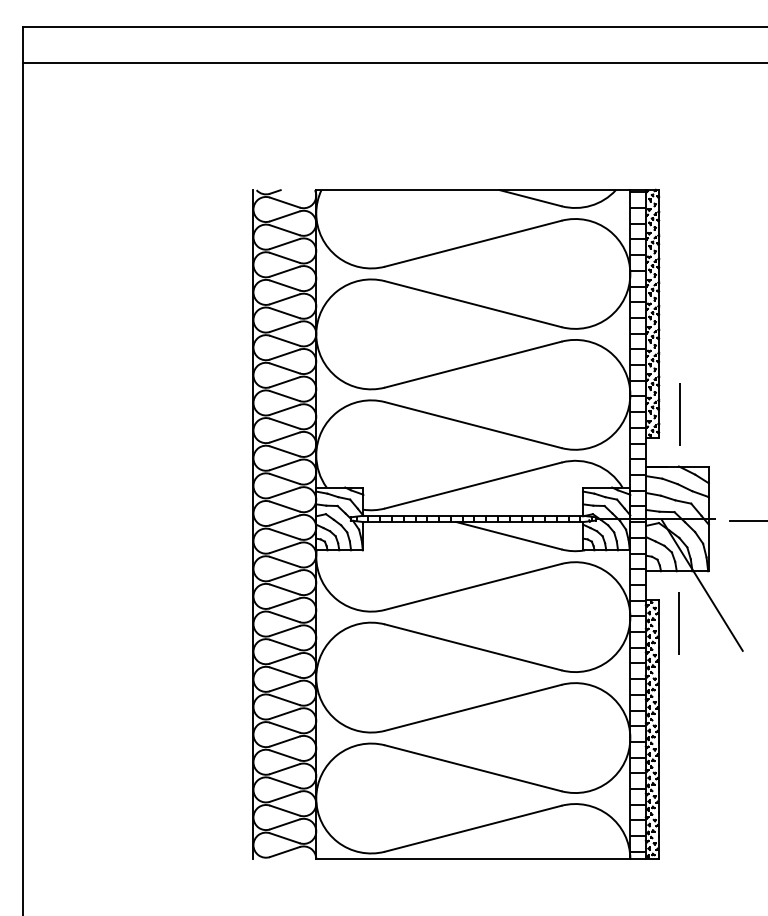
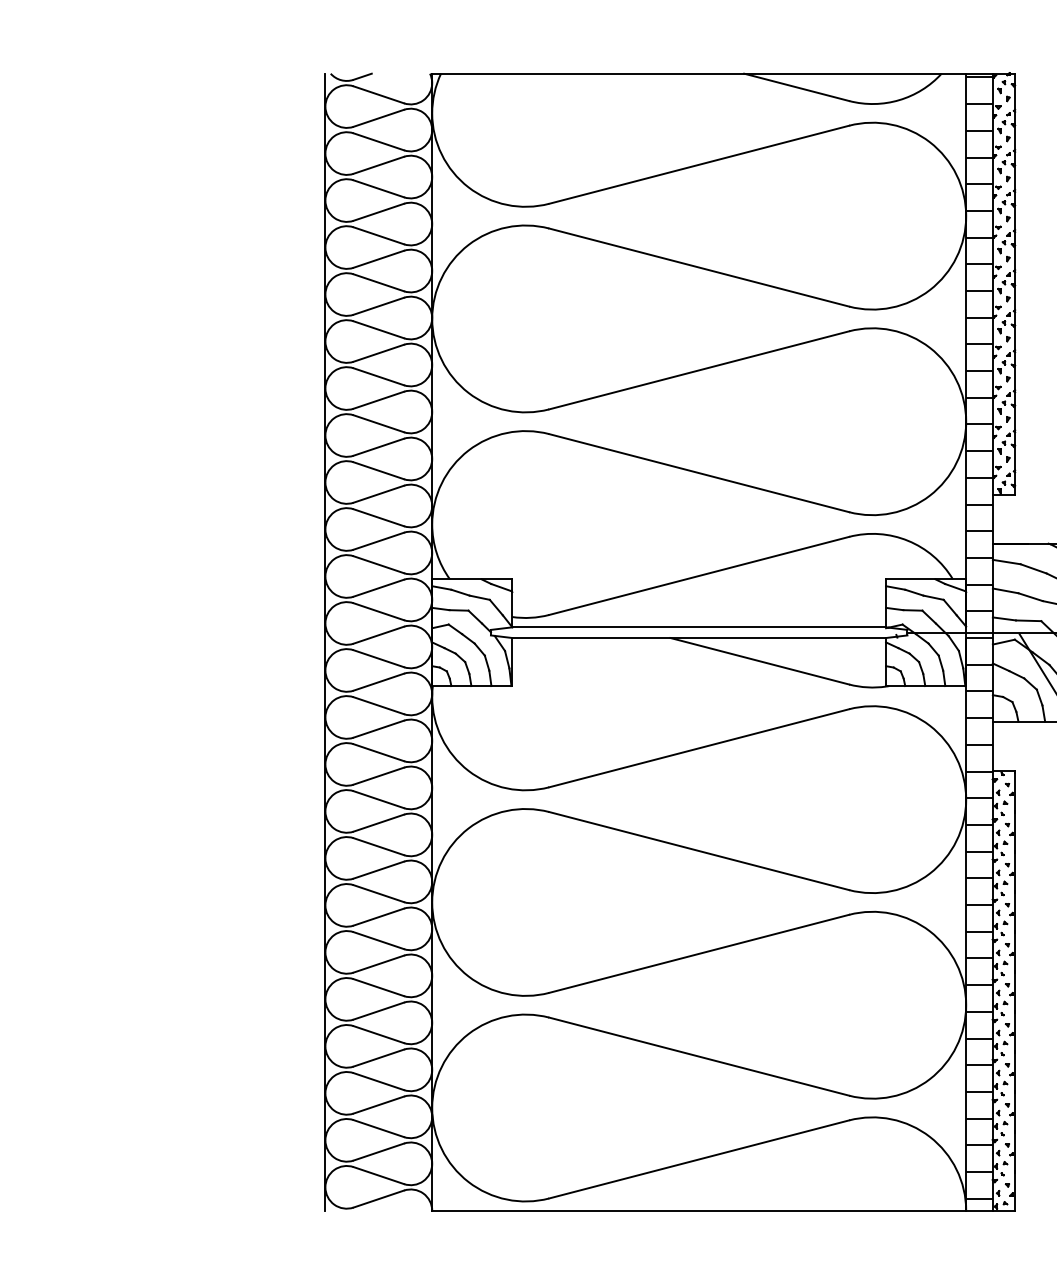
line: (679, 413) -> (1049, 453), removed
hatch: (474, 518) -> (701, 631), removed
line: (679, 622) -> (1049, 808), removed

